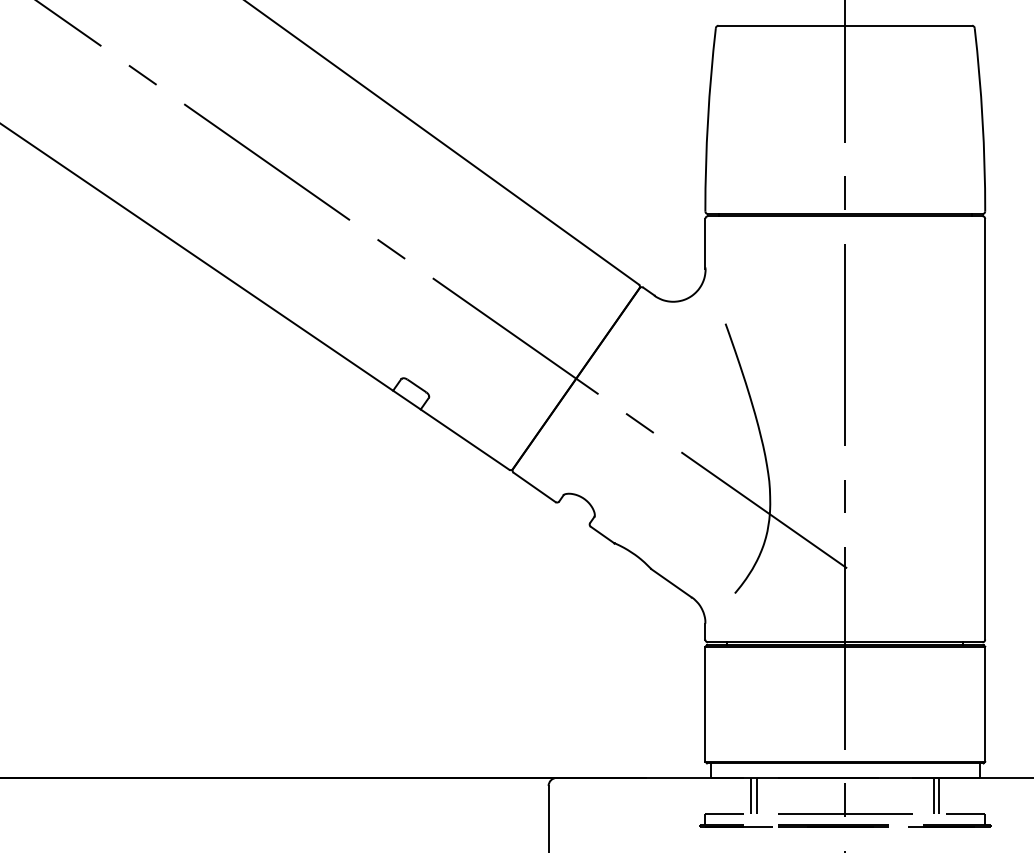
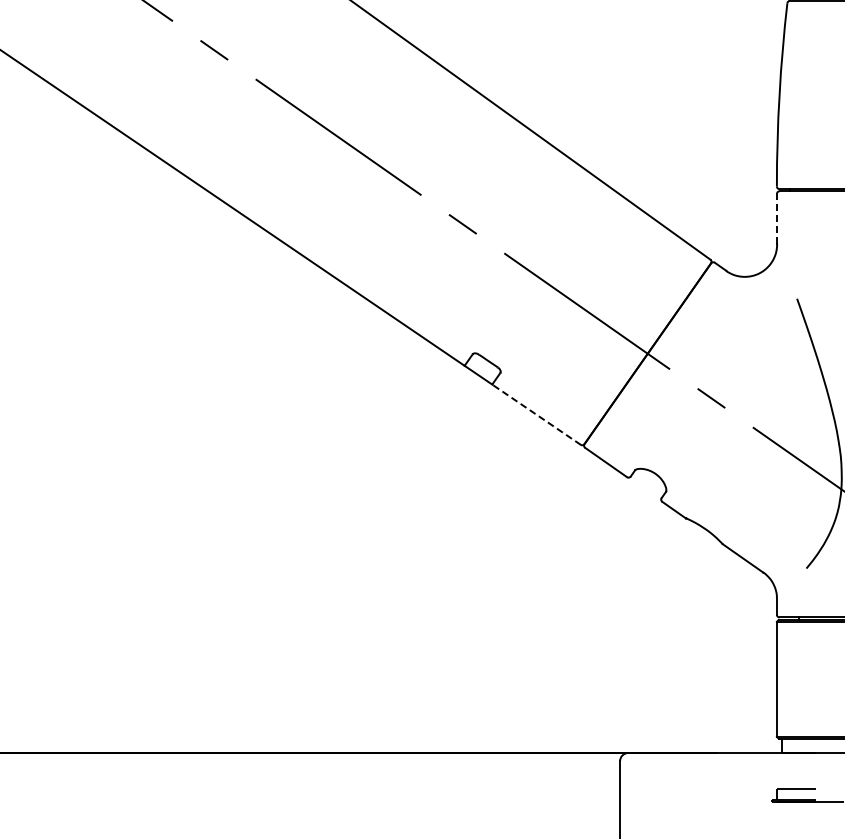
line: (705, 243) -> (777, 218), solid -> dashed
line: (465, 439) -> (537, 414), solid -> dashed
line: (751, 795) -> (823, 770), removed
line: (756, 795) -> (828, 770), removed

